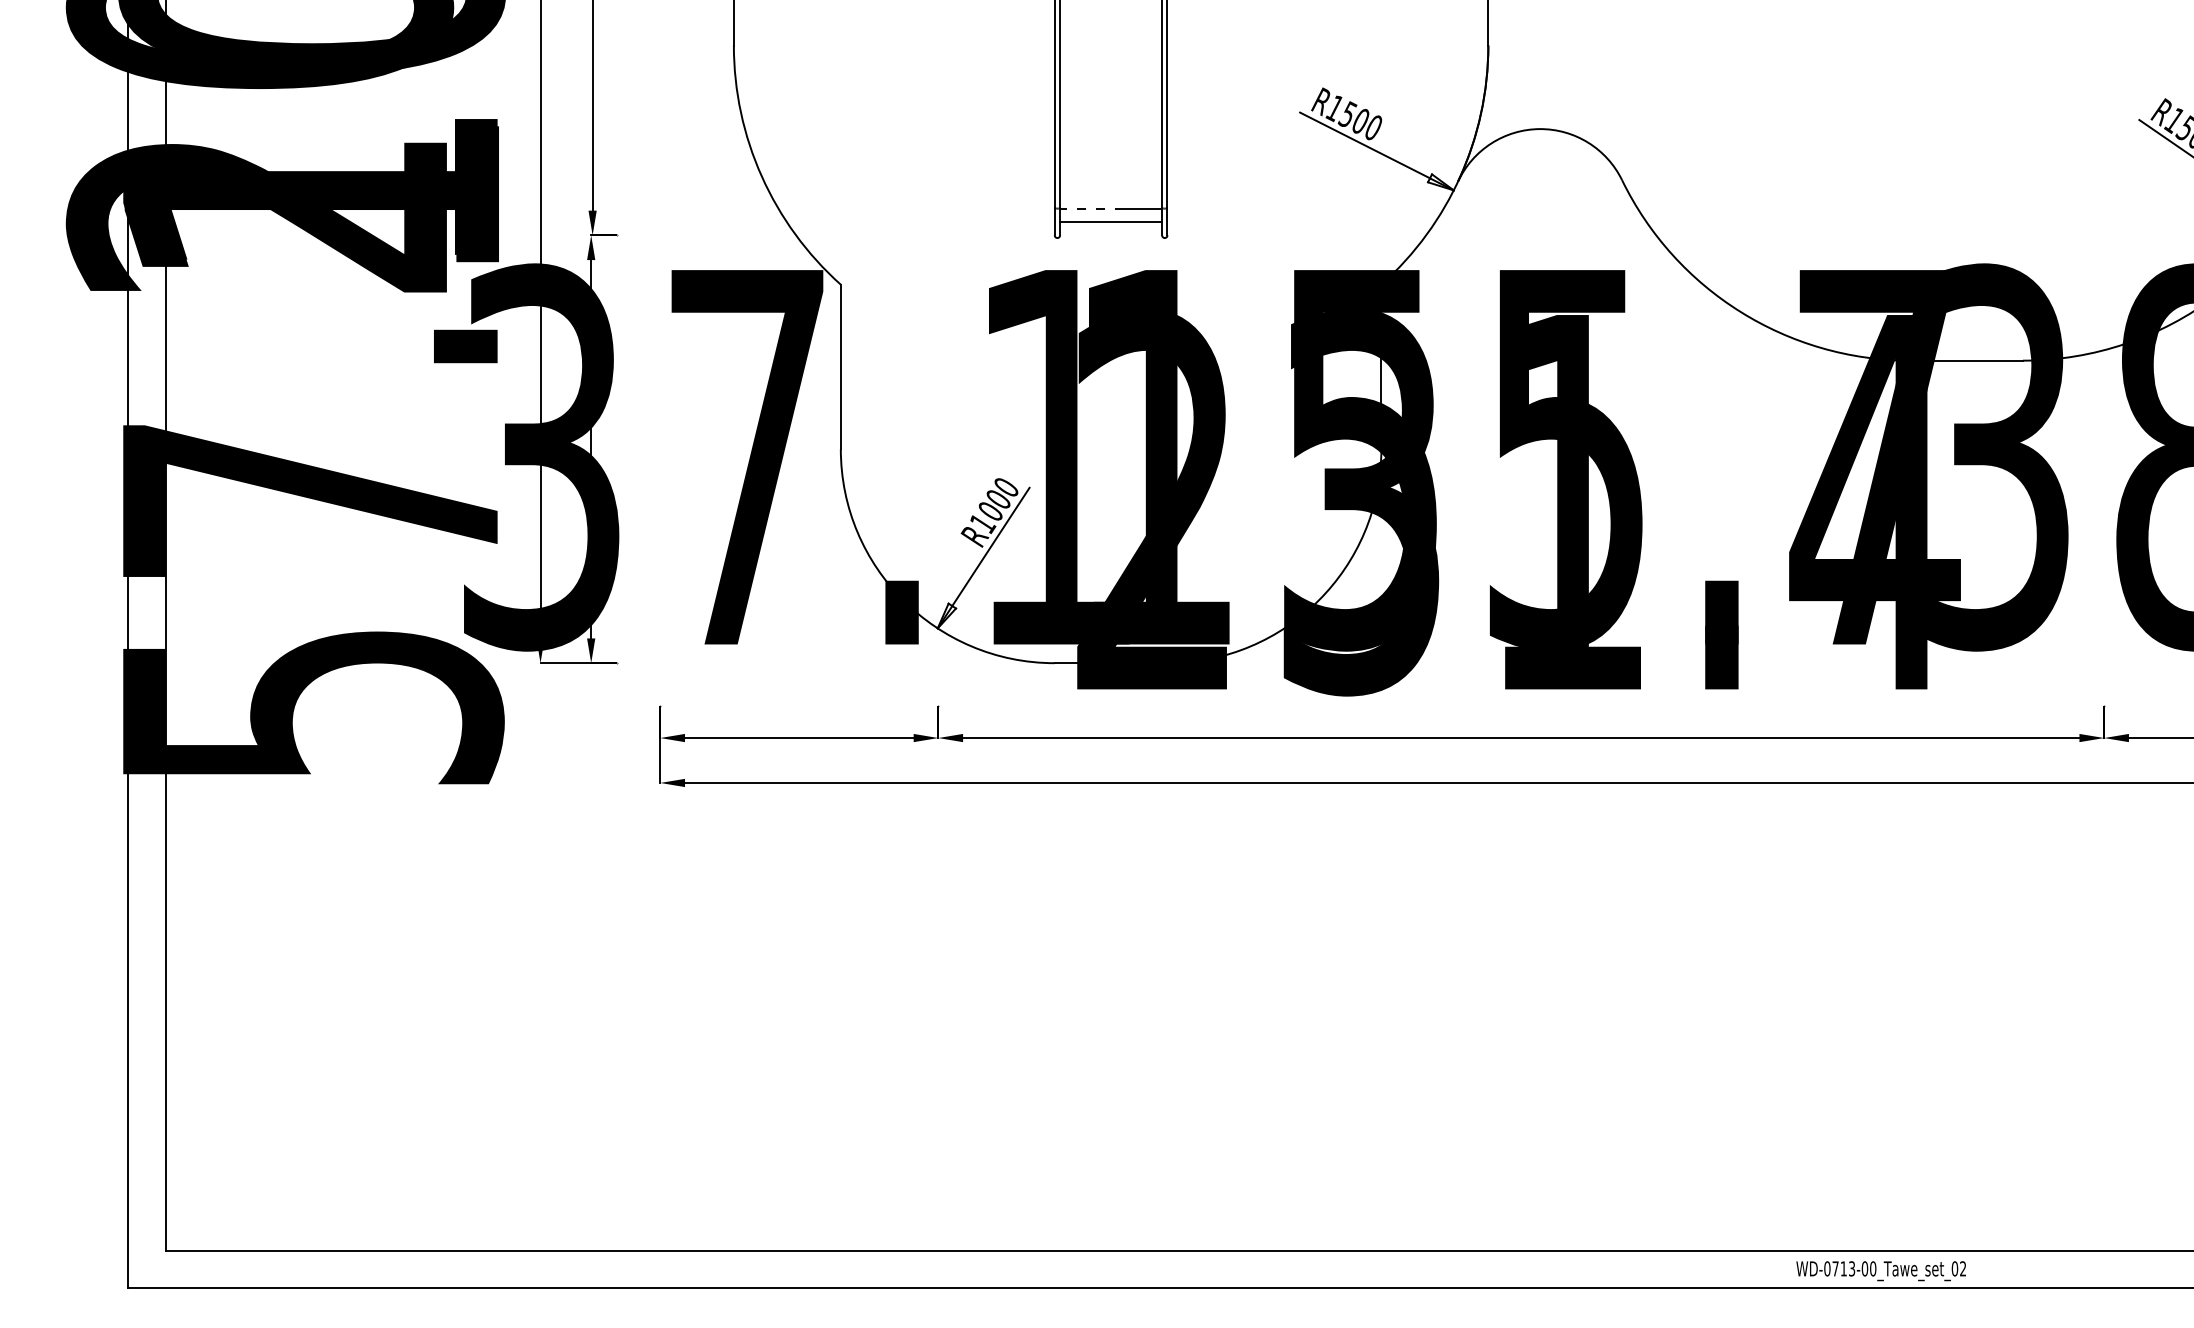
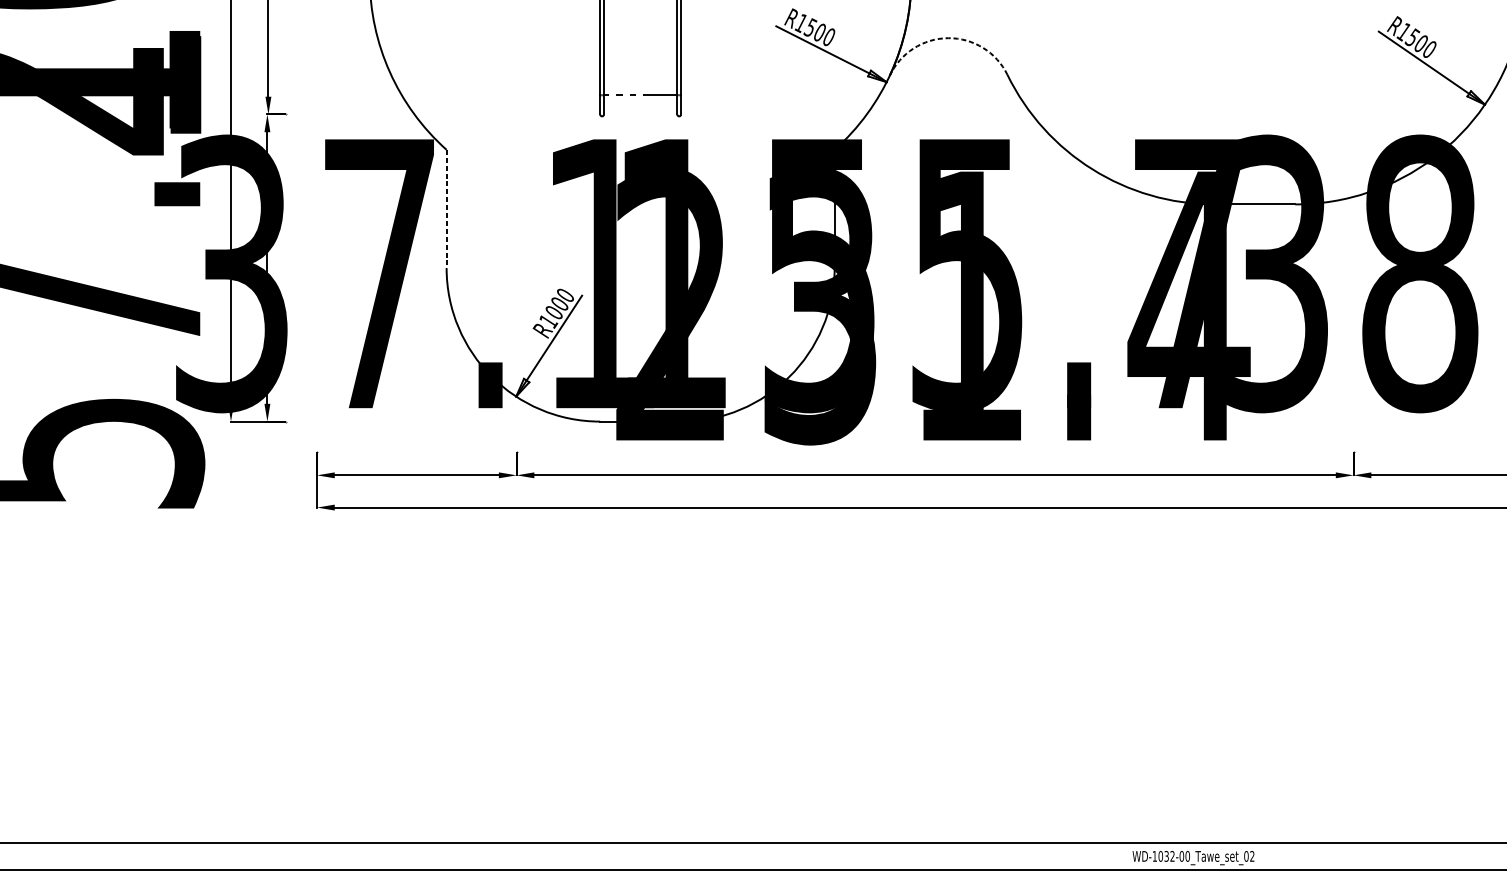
arc: (1539, 129) -> (948, 38), solid -> dashed
line: (1111, 221) -> (640, 104), removed
line: (840, 367) -> (446, 209), solid -> dashed
text: (1839, 1268) -> (1163, 856), WD-0713-00_Tawe_set_02 -> WD-1032-00_Tawe_set_02

